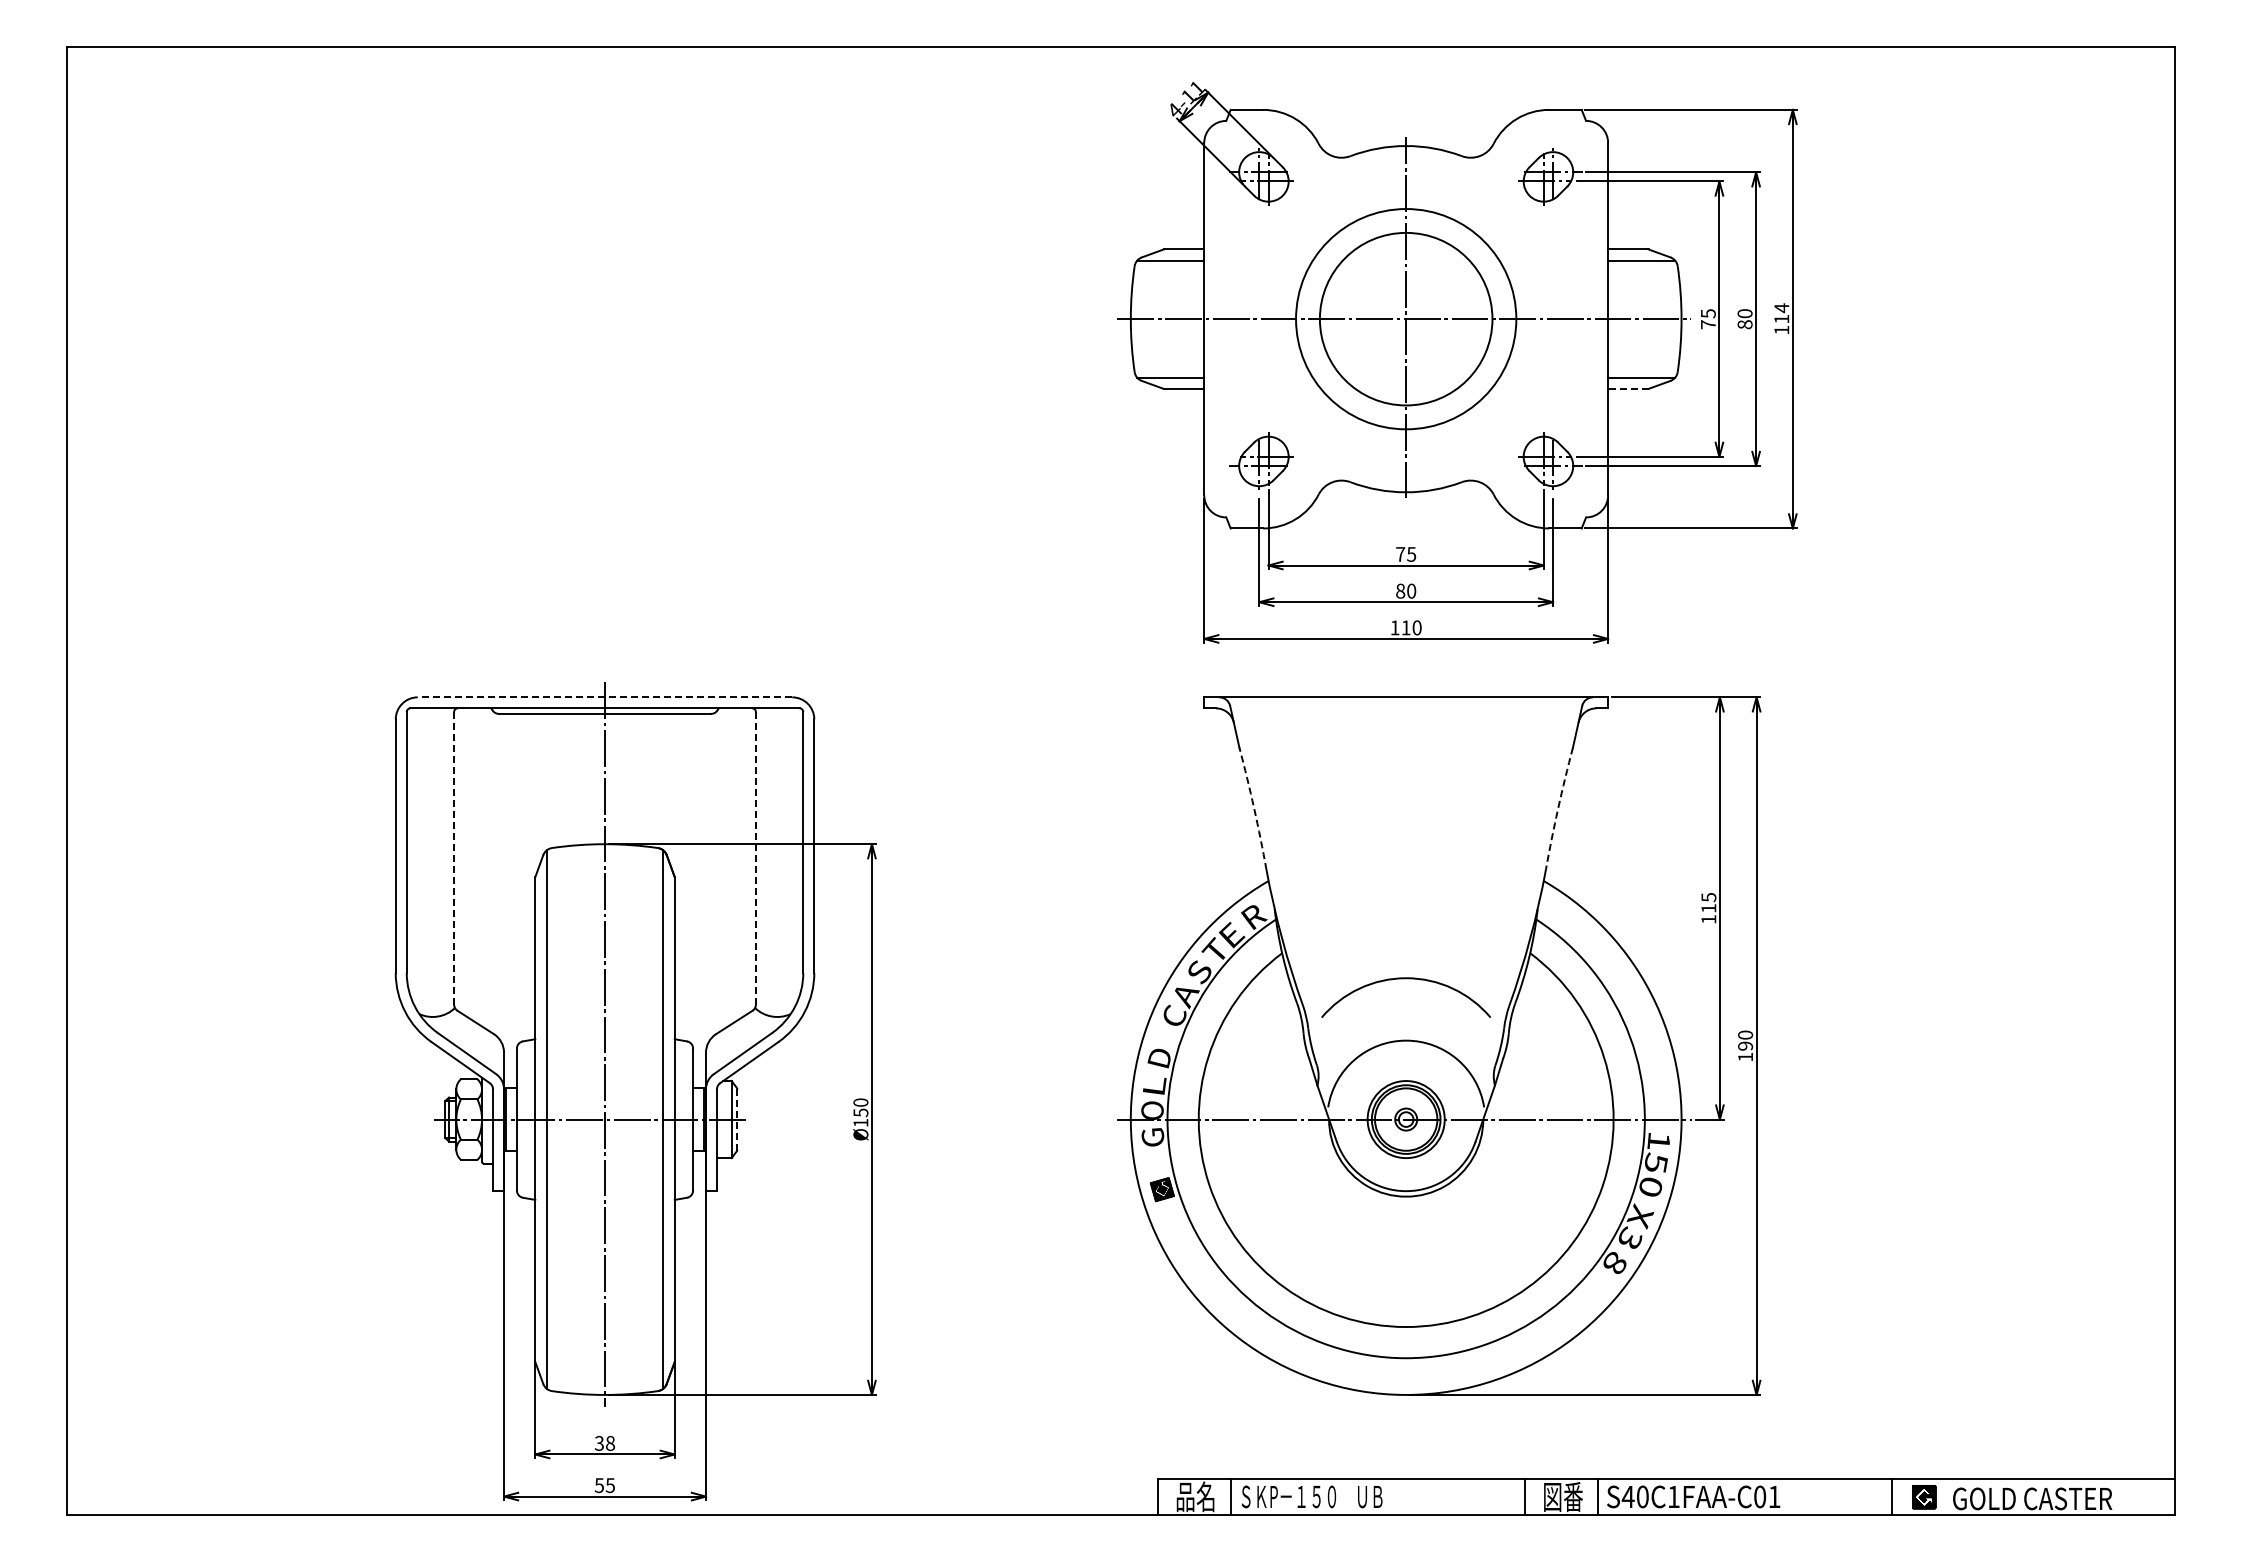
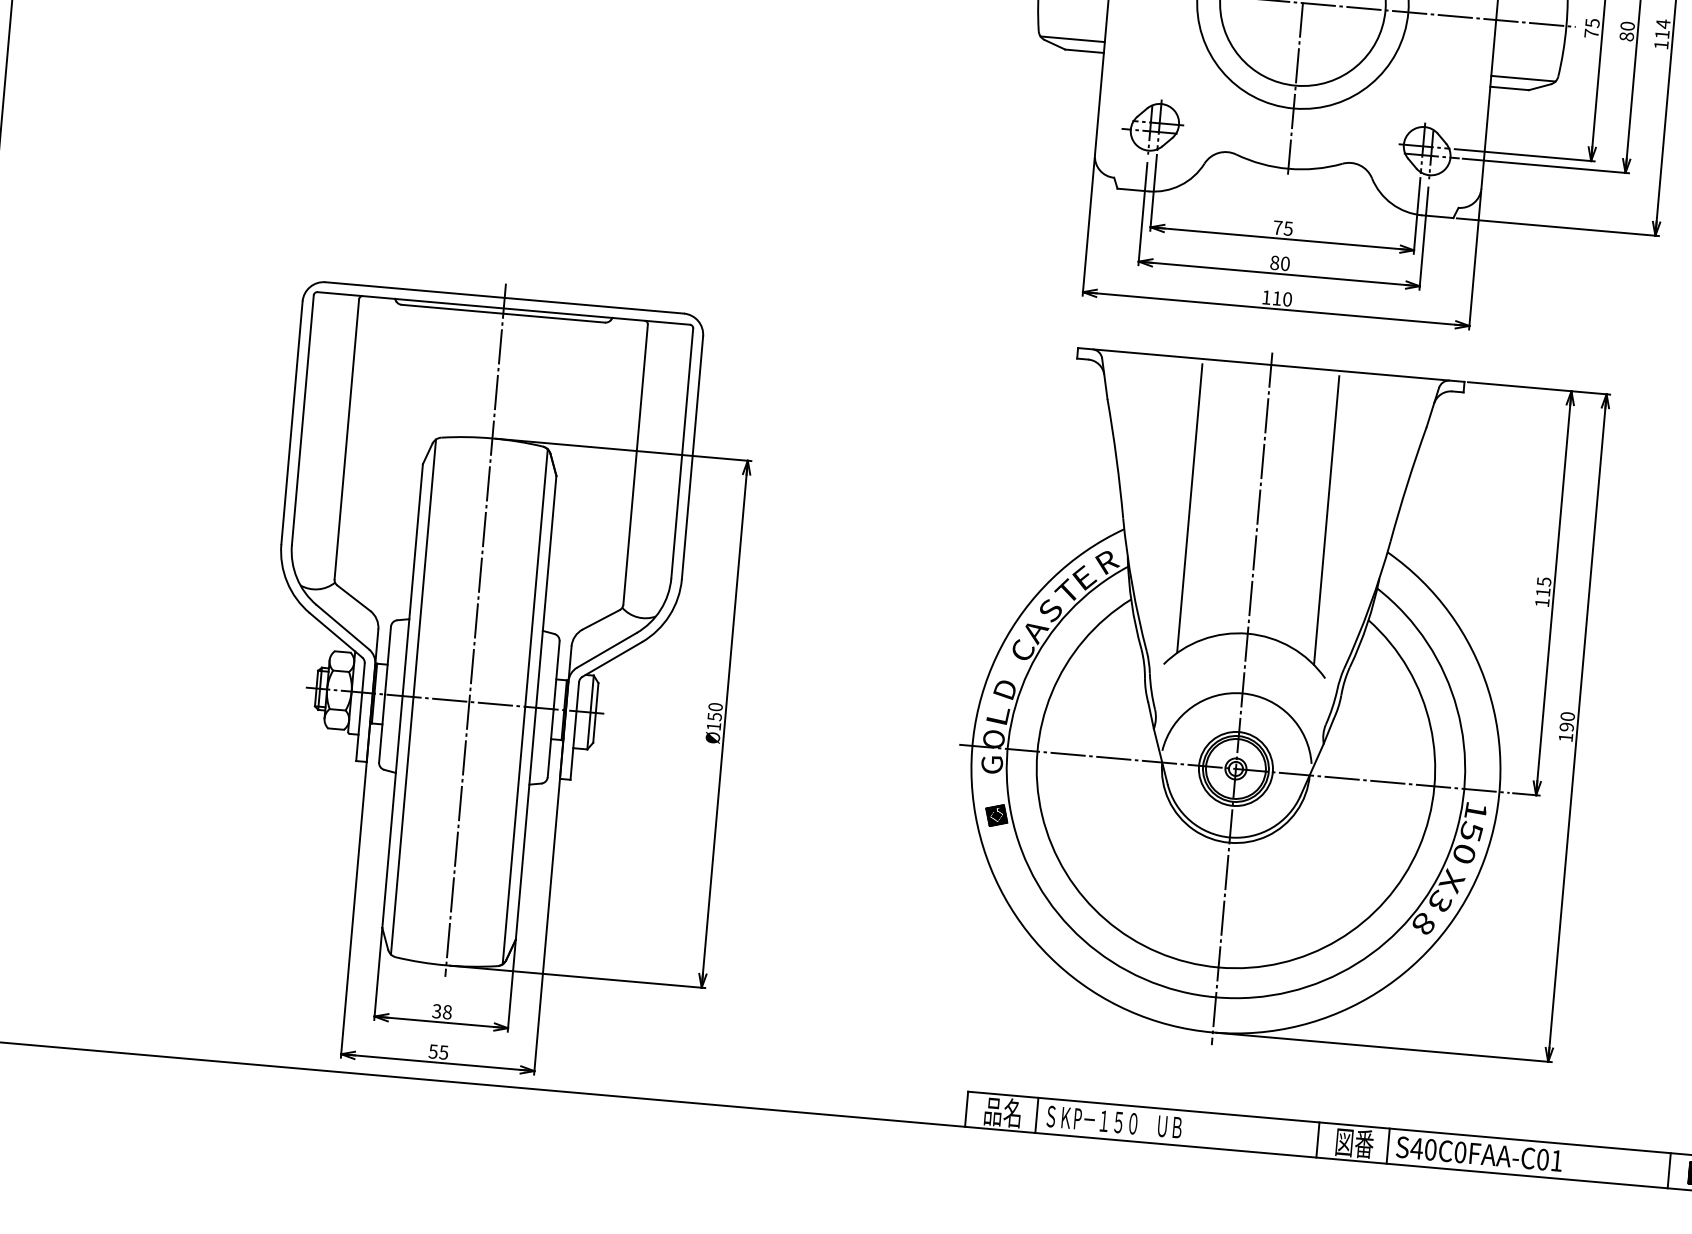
line: (1627, 388) -> (1508, 87), dashed -> solid
line: (604, 697) -> (504, 298), dashed -> solid
arc: (1254, 808) -> (1116, 458), dashed -> solid
arc: (1558, 808) -> (1407, 484), dashed -> solid
line: (1334, 853) -> (1189, 508), added
line: (1477, 853) -> (1326, 520), added
line: (454, 857) -> (347, 438), dashed -> solid
line: (755, 858) -> (635, 464), dashed -> solid
line: (1406, 1046) -> (1242, 699), added
line: (737, 1119) -> (596, 712), dashed -> solid
text: (1673, 1496) -> (1460, 1152), S40C1FAA-C01 -> S40C0FAA-C01

